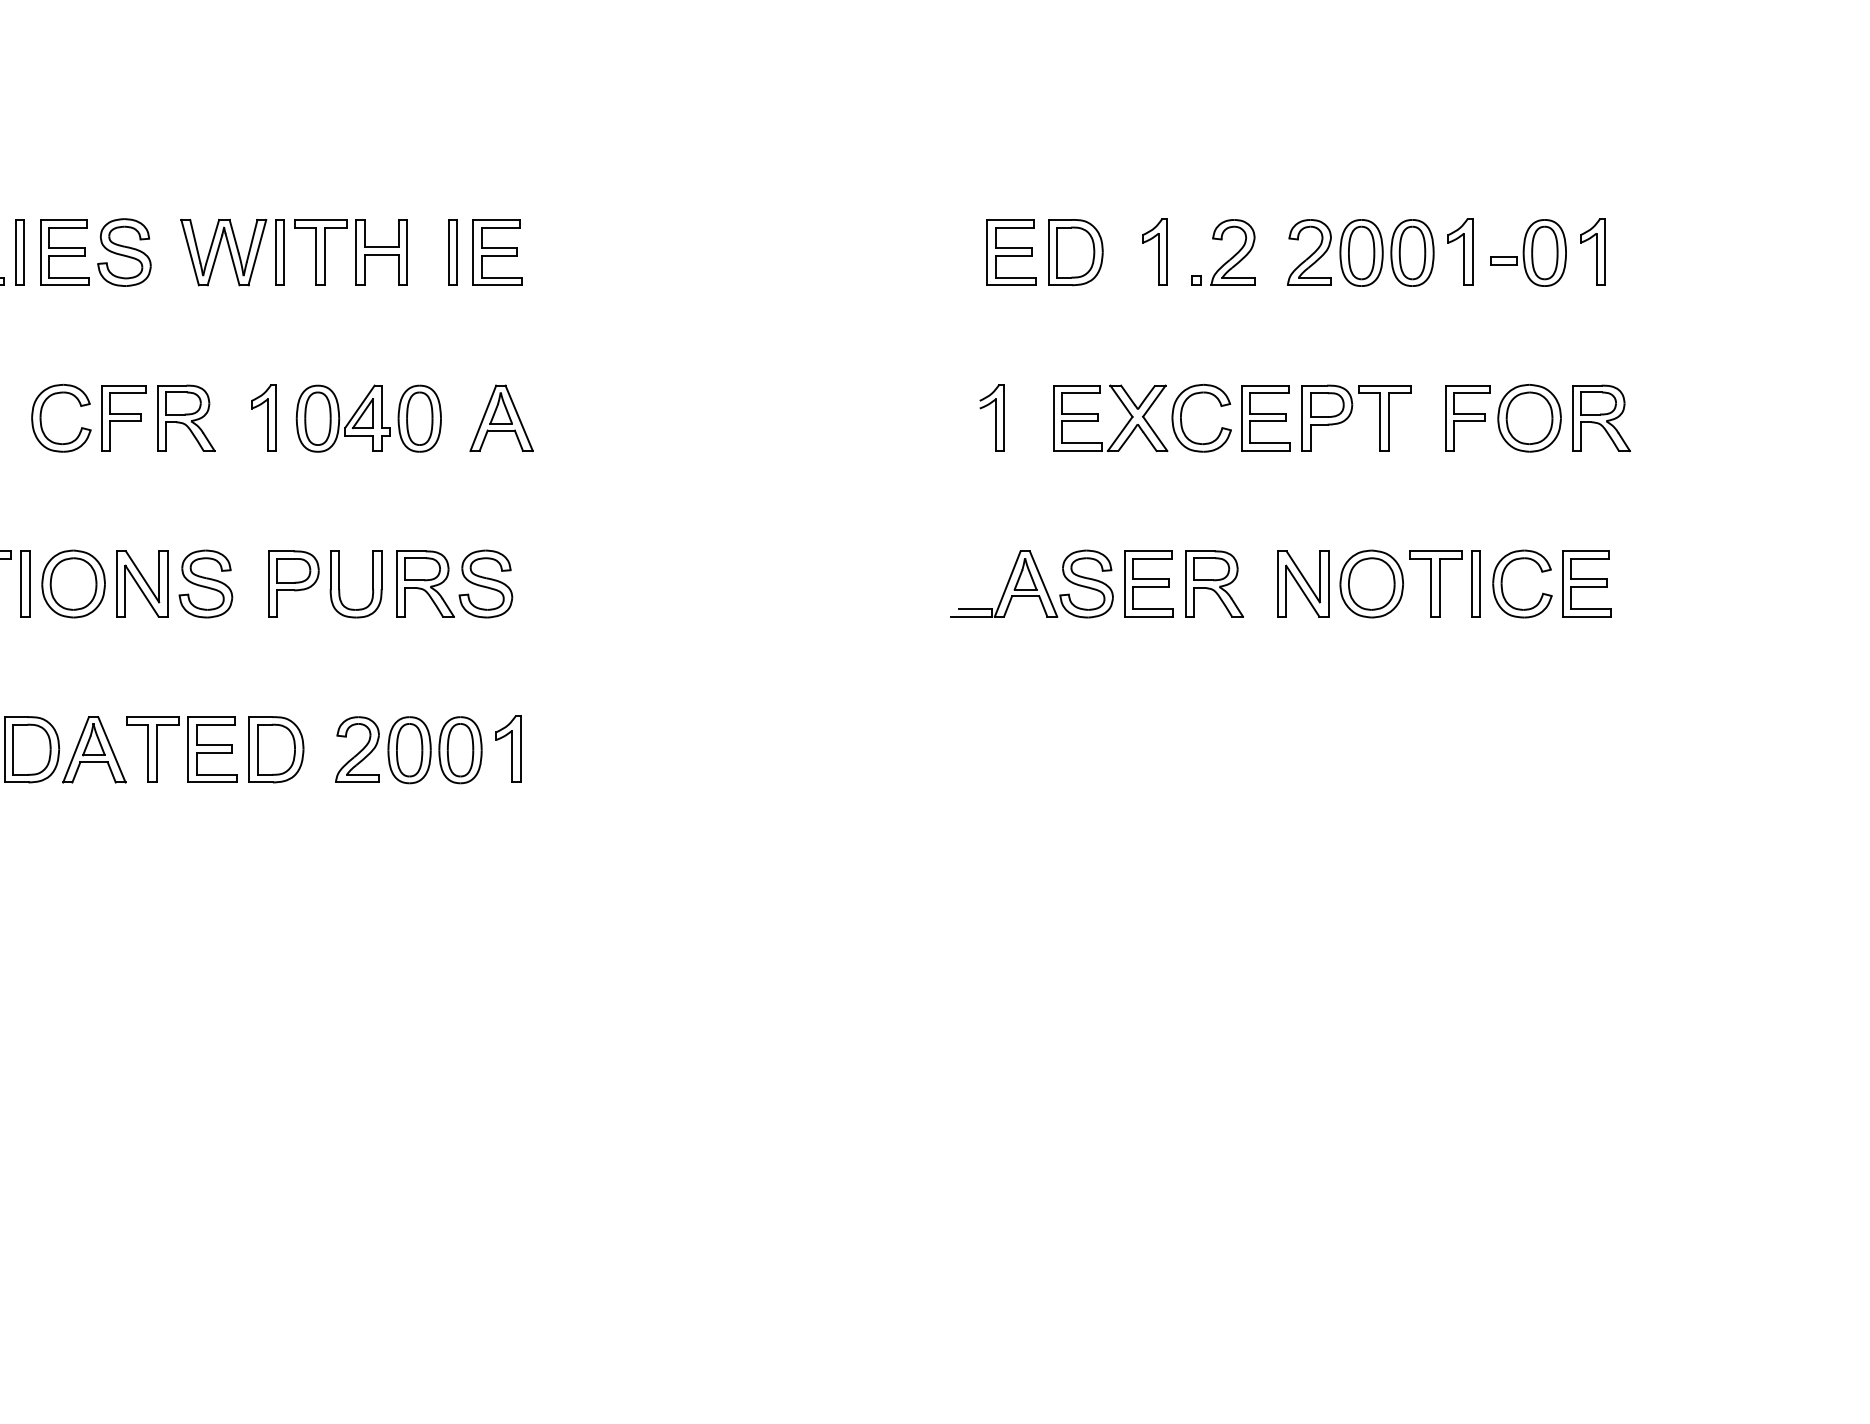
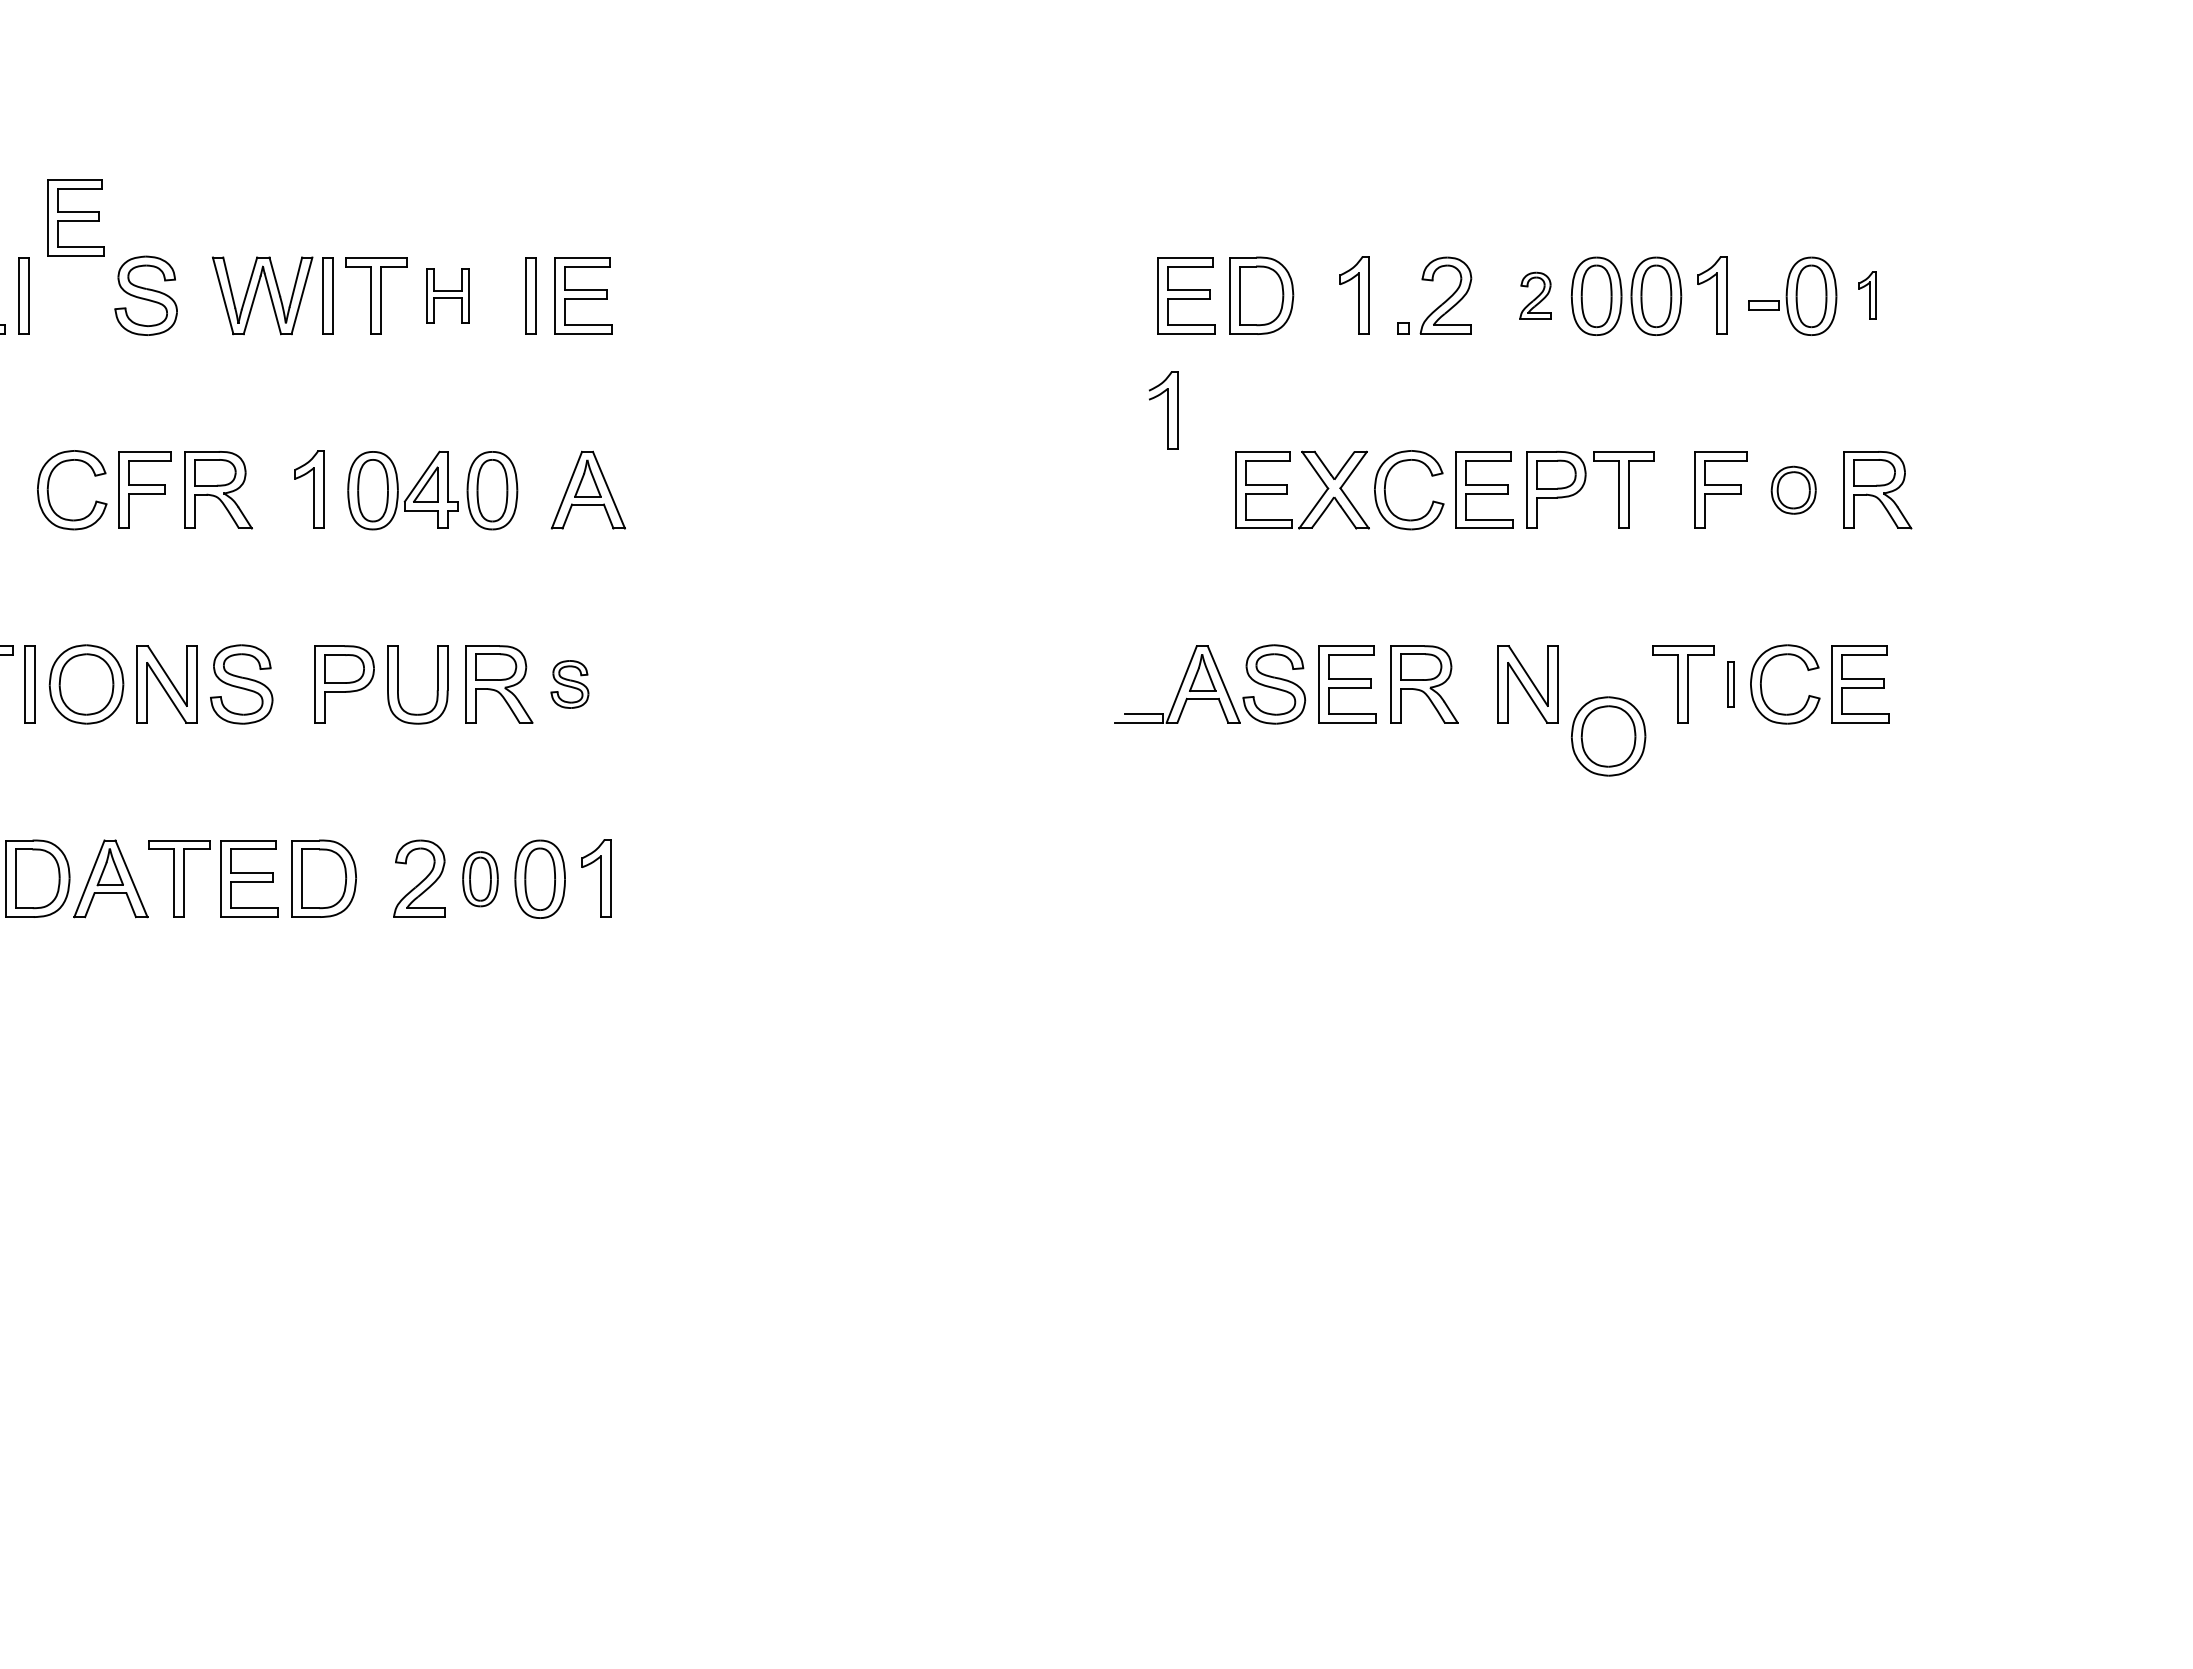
part: (64, 252) -> (75, 217), moved
part: (381, 252) -> (447, 295), size x0.7
part: (1309, 252) -> (1535, 295), size x0.6
part: (1592, 252) -> (1867, 295), size x0.6
part: (992, 417) -> (1163, 410), moved
part: (1529, 418) -> (1793, 490), size x0.6
part: (485, 584) -> (569, 684), size x0.6
part: (1371, 584) -> (1608, 736), moved
part: (1475, 584) -> (1730, 684), size x0.6
part: (409, 749) -> (480, 878), size x0.7

